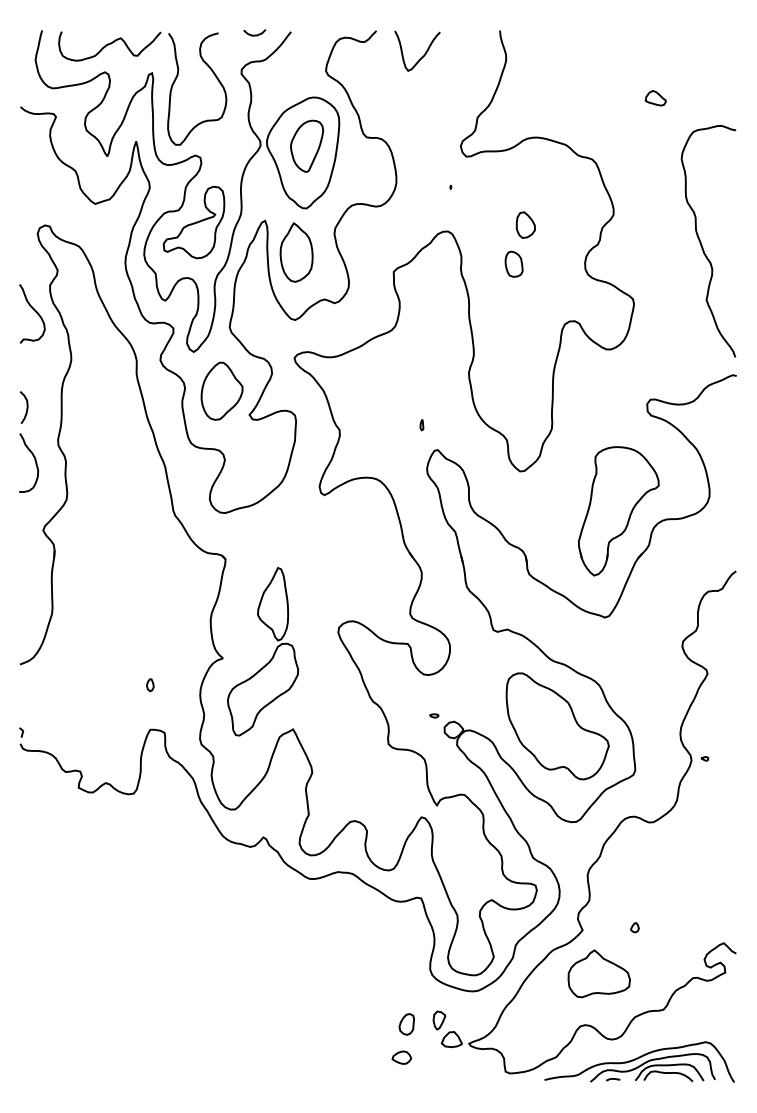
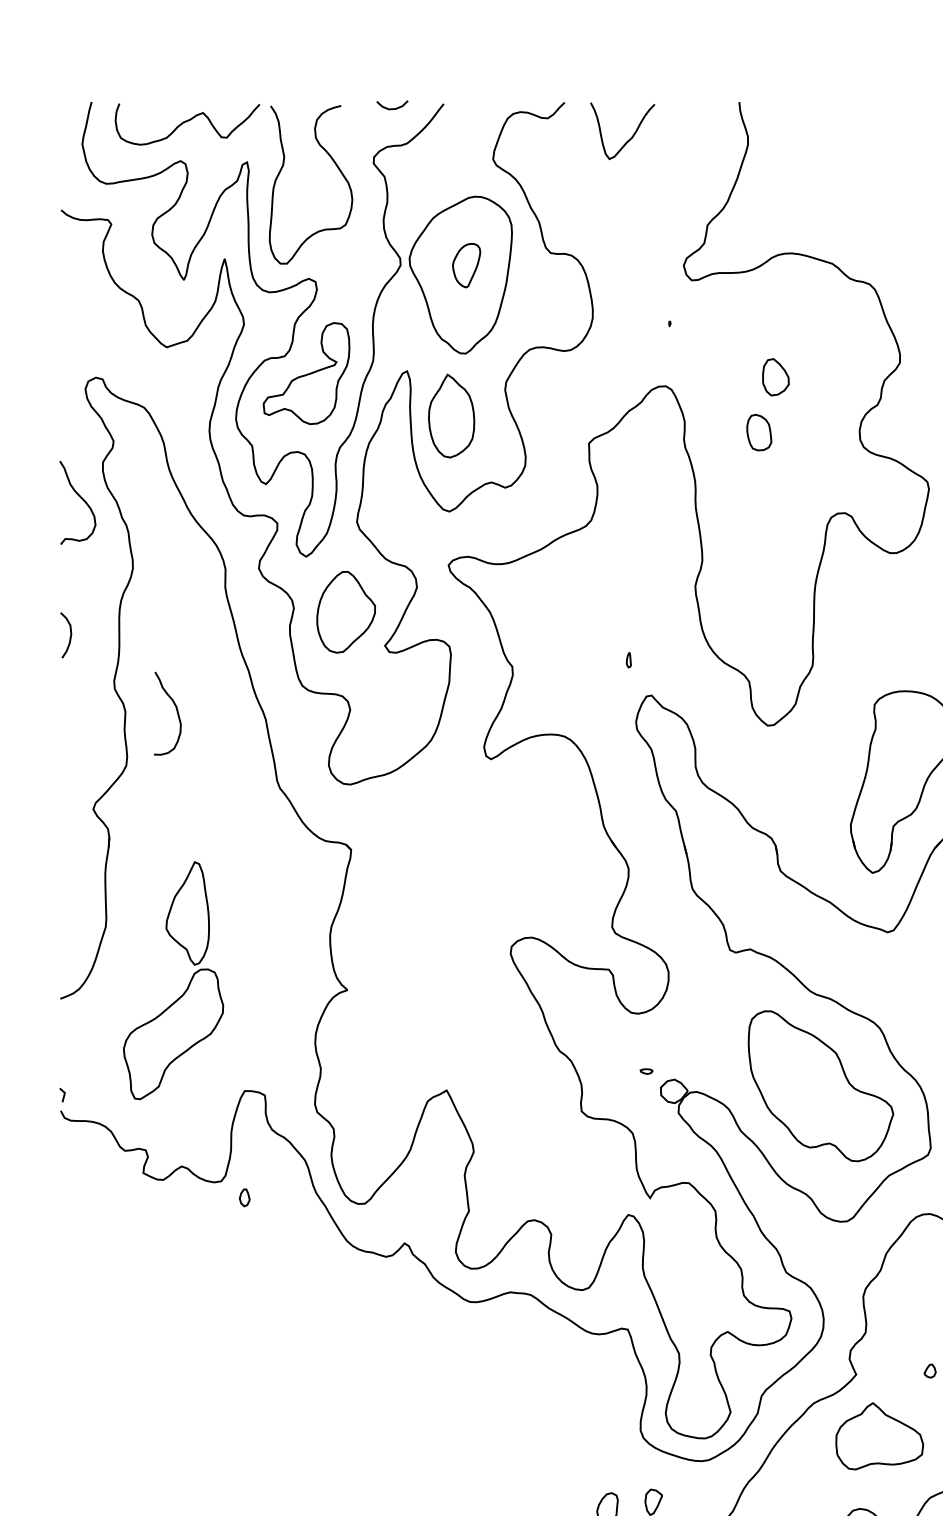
part: (307, 145) -> (467, 264), size x0.6
curve: (34, 460) -> (175, 710), moved
part: (272, 655) -> (186, 986), moved
part: (150, 685) -> (244, 1198), moved

